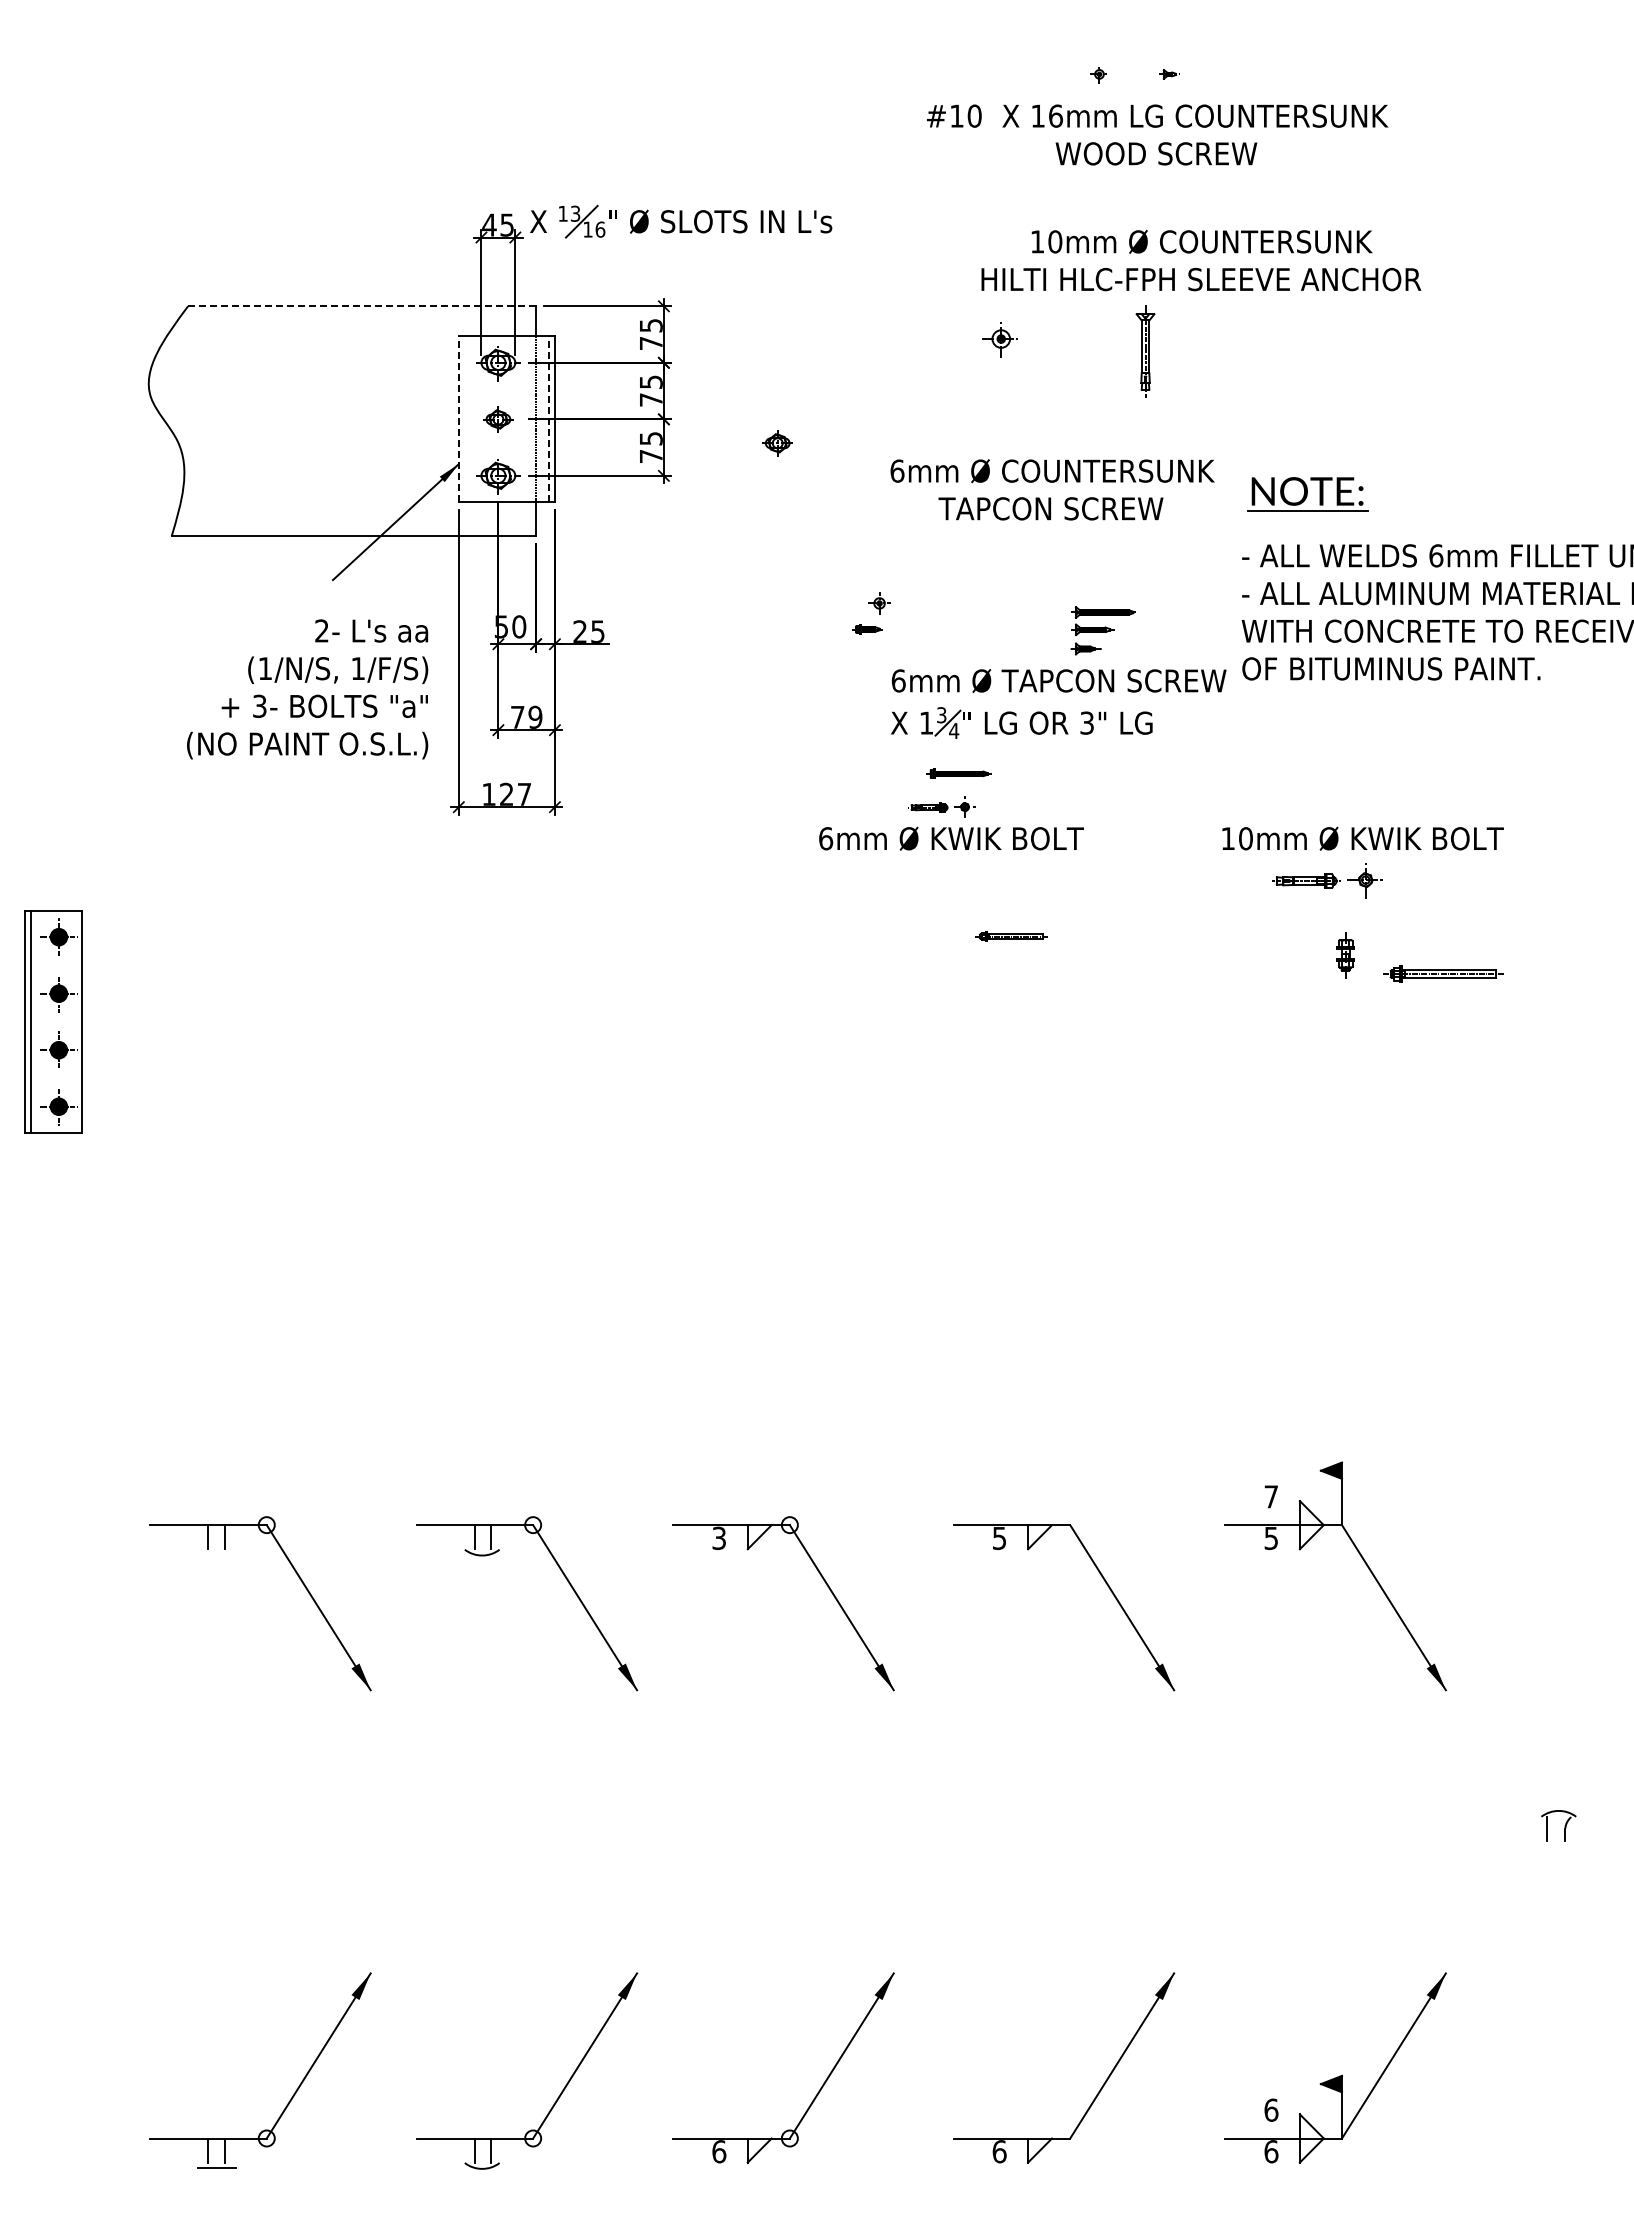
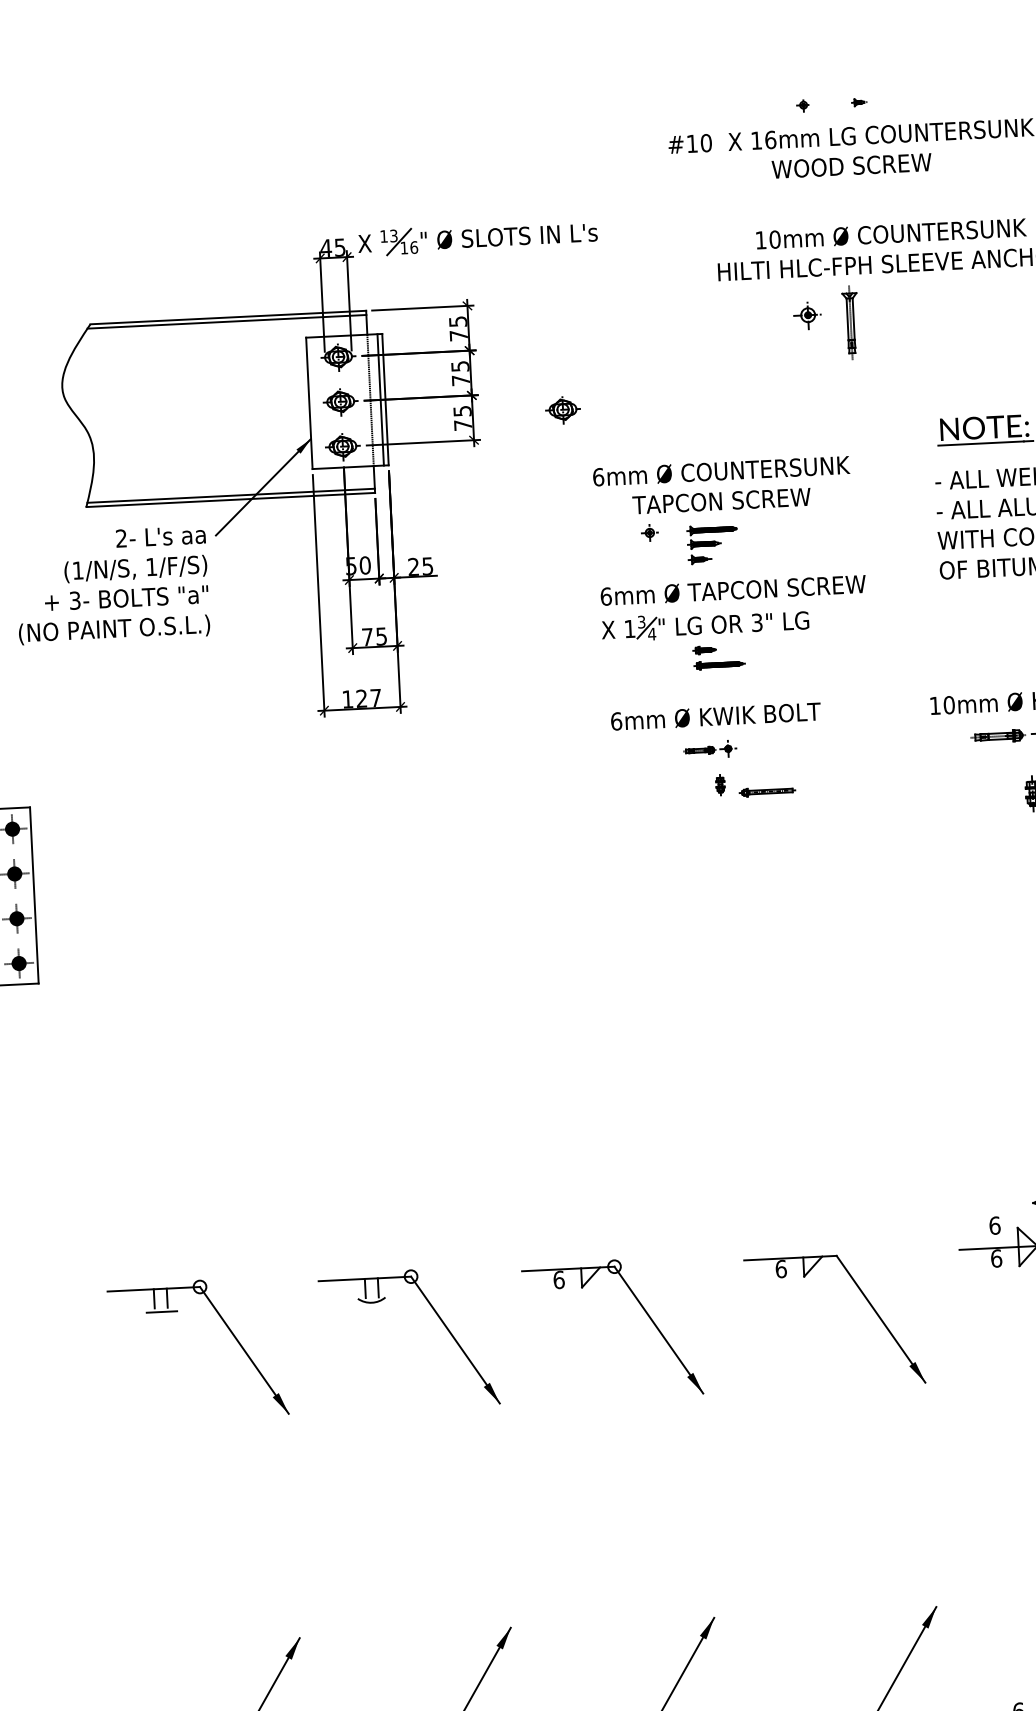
line: (362, 306) -> (228, 317), dashed -> solid
line: (360, 311) -> (227, 321), added
part: (999, 339) -> (806, 315), moved
line: (458, 419) -> (309, 403), dashed -> solid
part: (498, 419) -> (340, 401), size x1.43
line: (548, 419) -> (380, 400), dashed -> solid
part: (777, 443) -> (562, 410), size x1.43
text: (1052, 489) -> (722, 485), moved
line: (354, 530) -> (230, 495), added
part: (867, 629) -> (704, 650), moved
part: (1102, 630) -> (712, 544), moved
text: (307, 689) -> (112, 585), moved
part: (1058, 711) -> (734, 614), moved
text: (535, 716) -> (381, 635), 79 -> 75
part: (941, 806) -> (709, 749), moved
part: (952, 924) -> (720, 784), added
text: (1271, 1496) -> (995, 1225), 7 -> 6
text: (719, 1537) -> (559, 1279), 3 -> 6
text: (999, 1538) -> (781, 1269), 5 -> 6
text: (1271, 1538) -> (996, 1258), 5 -> 6
line: (217, 1554) -> (162, 1312), added

